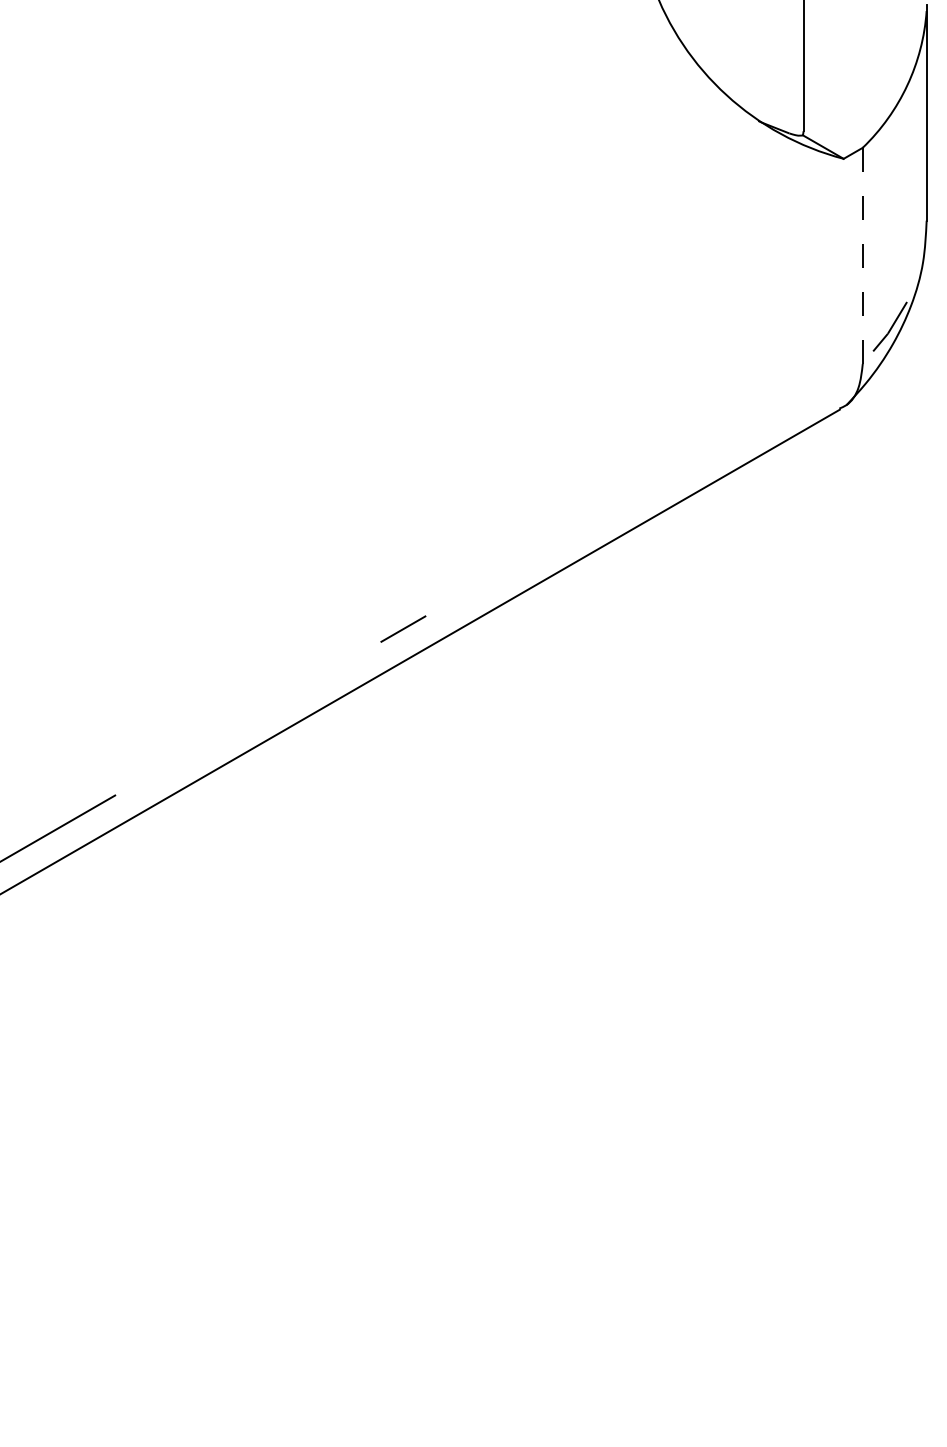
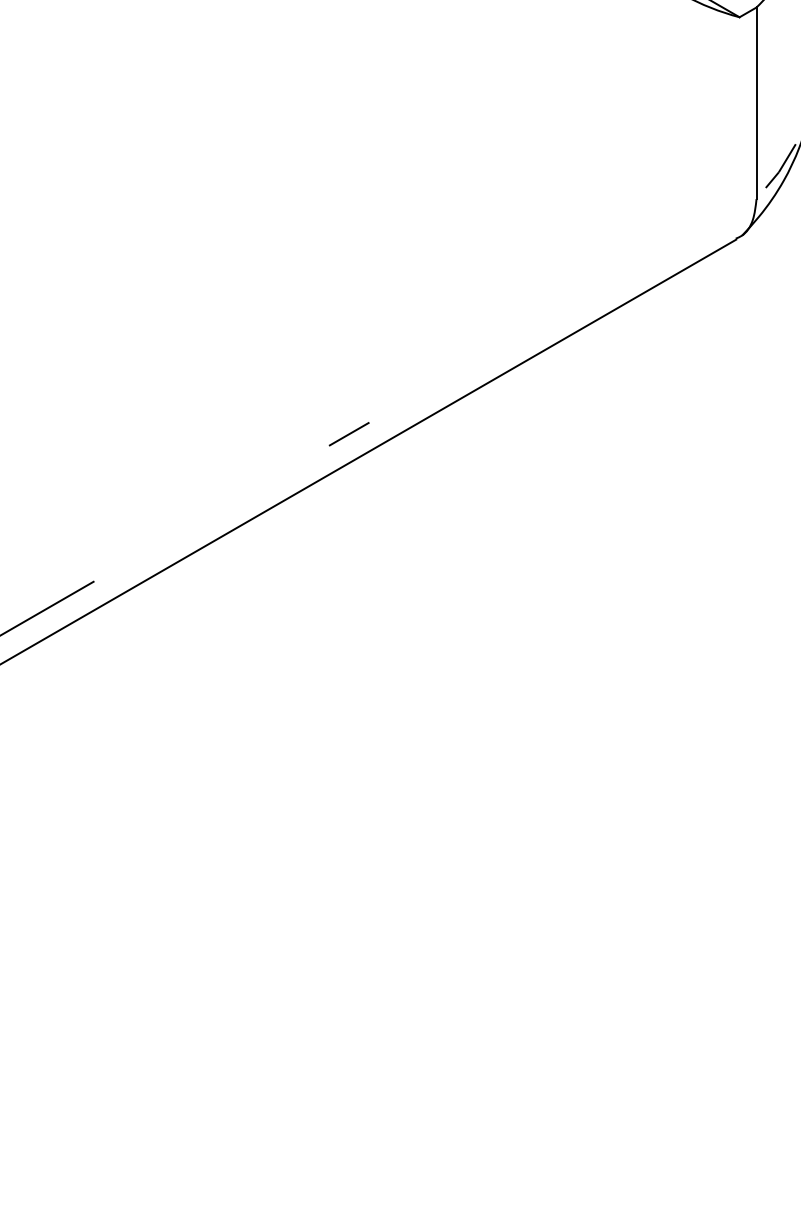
line: (862, 256) -> (756, 103), dashed -> solid

